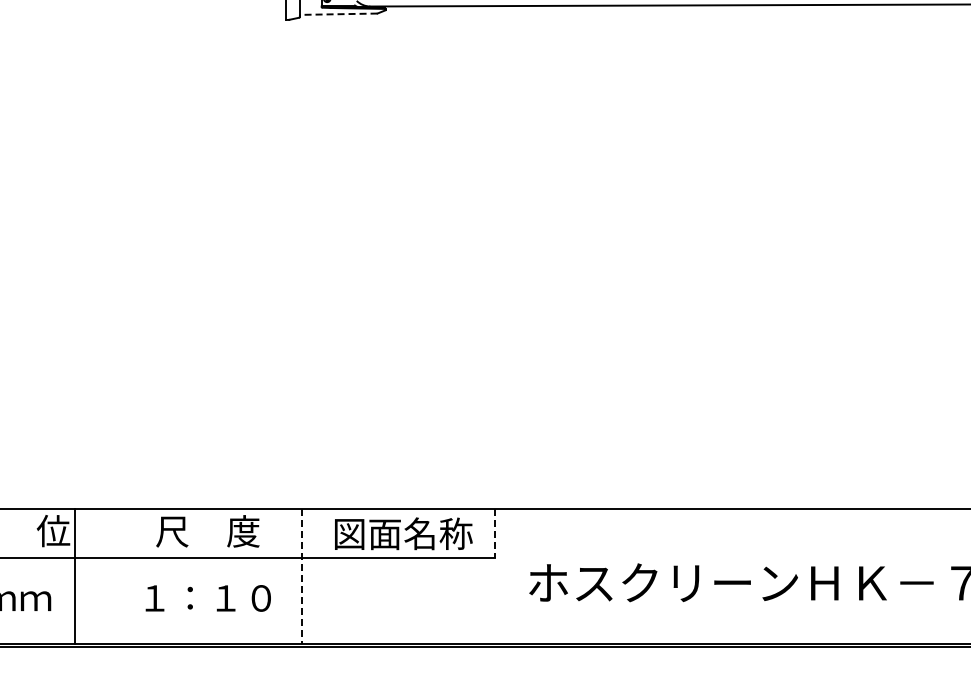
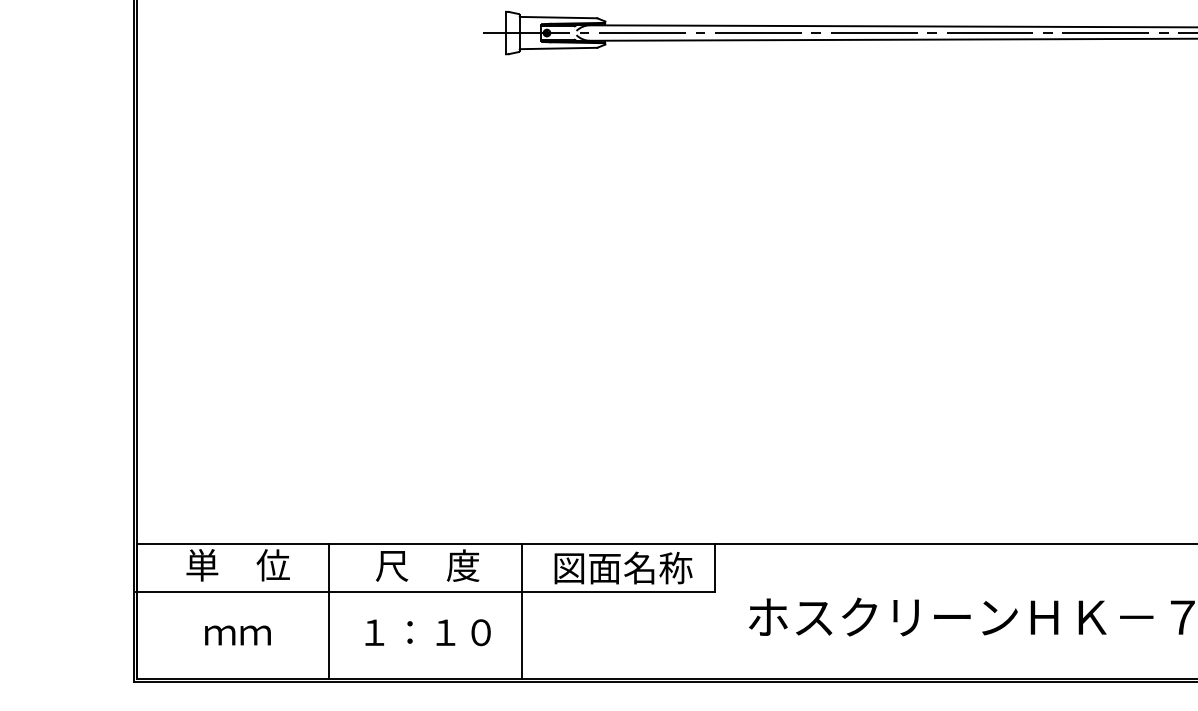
line: (338, 14) -> (558, 48), dashed -> solid
line: (494, 534) -> (714, 568), dashed -> solid
line: (74, 576) -> (328, 610), moved
line: (301, 577) -> (521, 611), dashed -> solid

